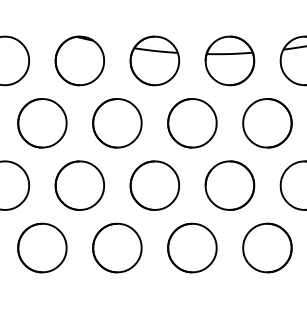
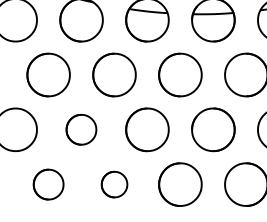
part: (79, 185) -> (81, 129), size x0.7
part: (42, 247) -> (48, 184), size x0.7
part: (117, 247) -> (114, 184), size x0.6

